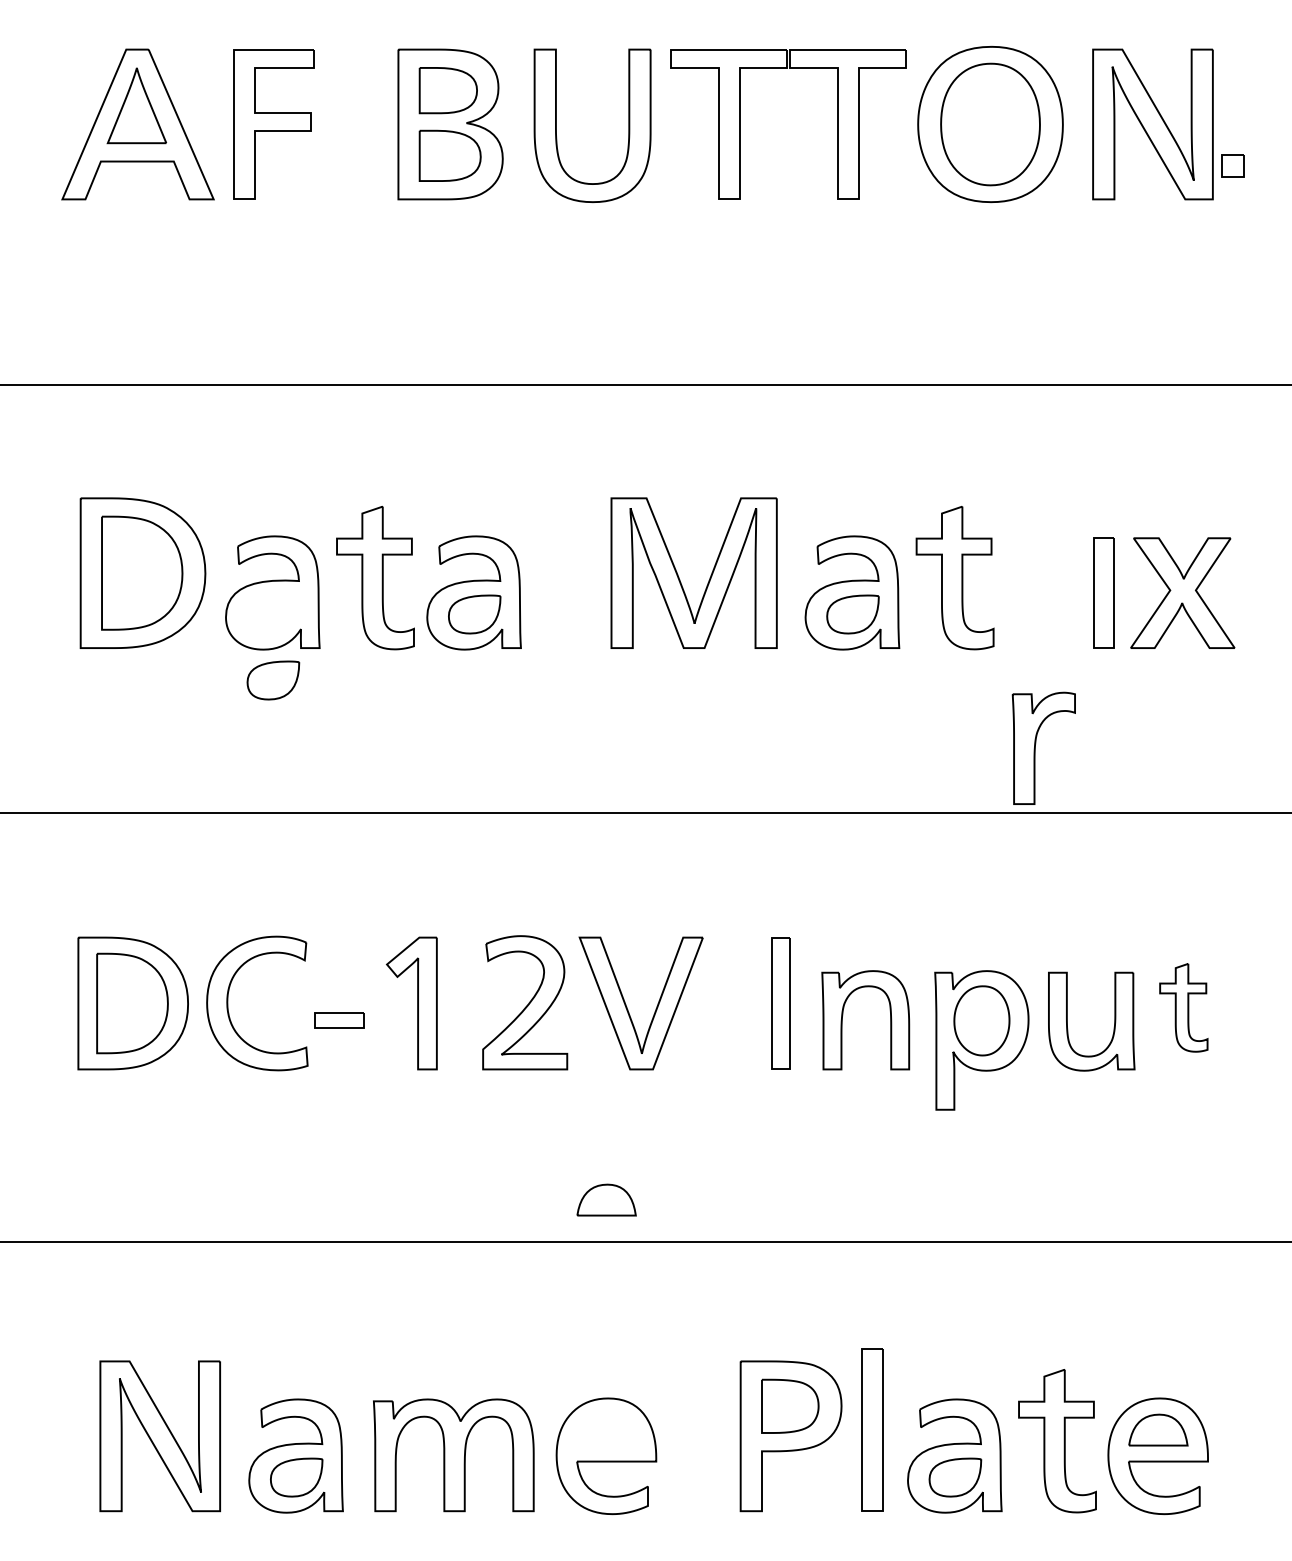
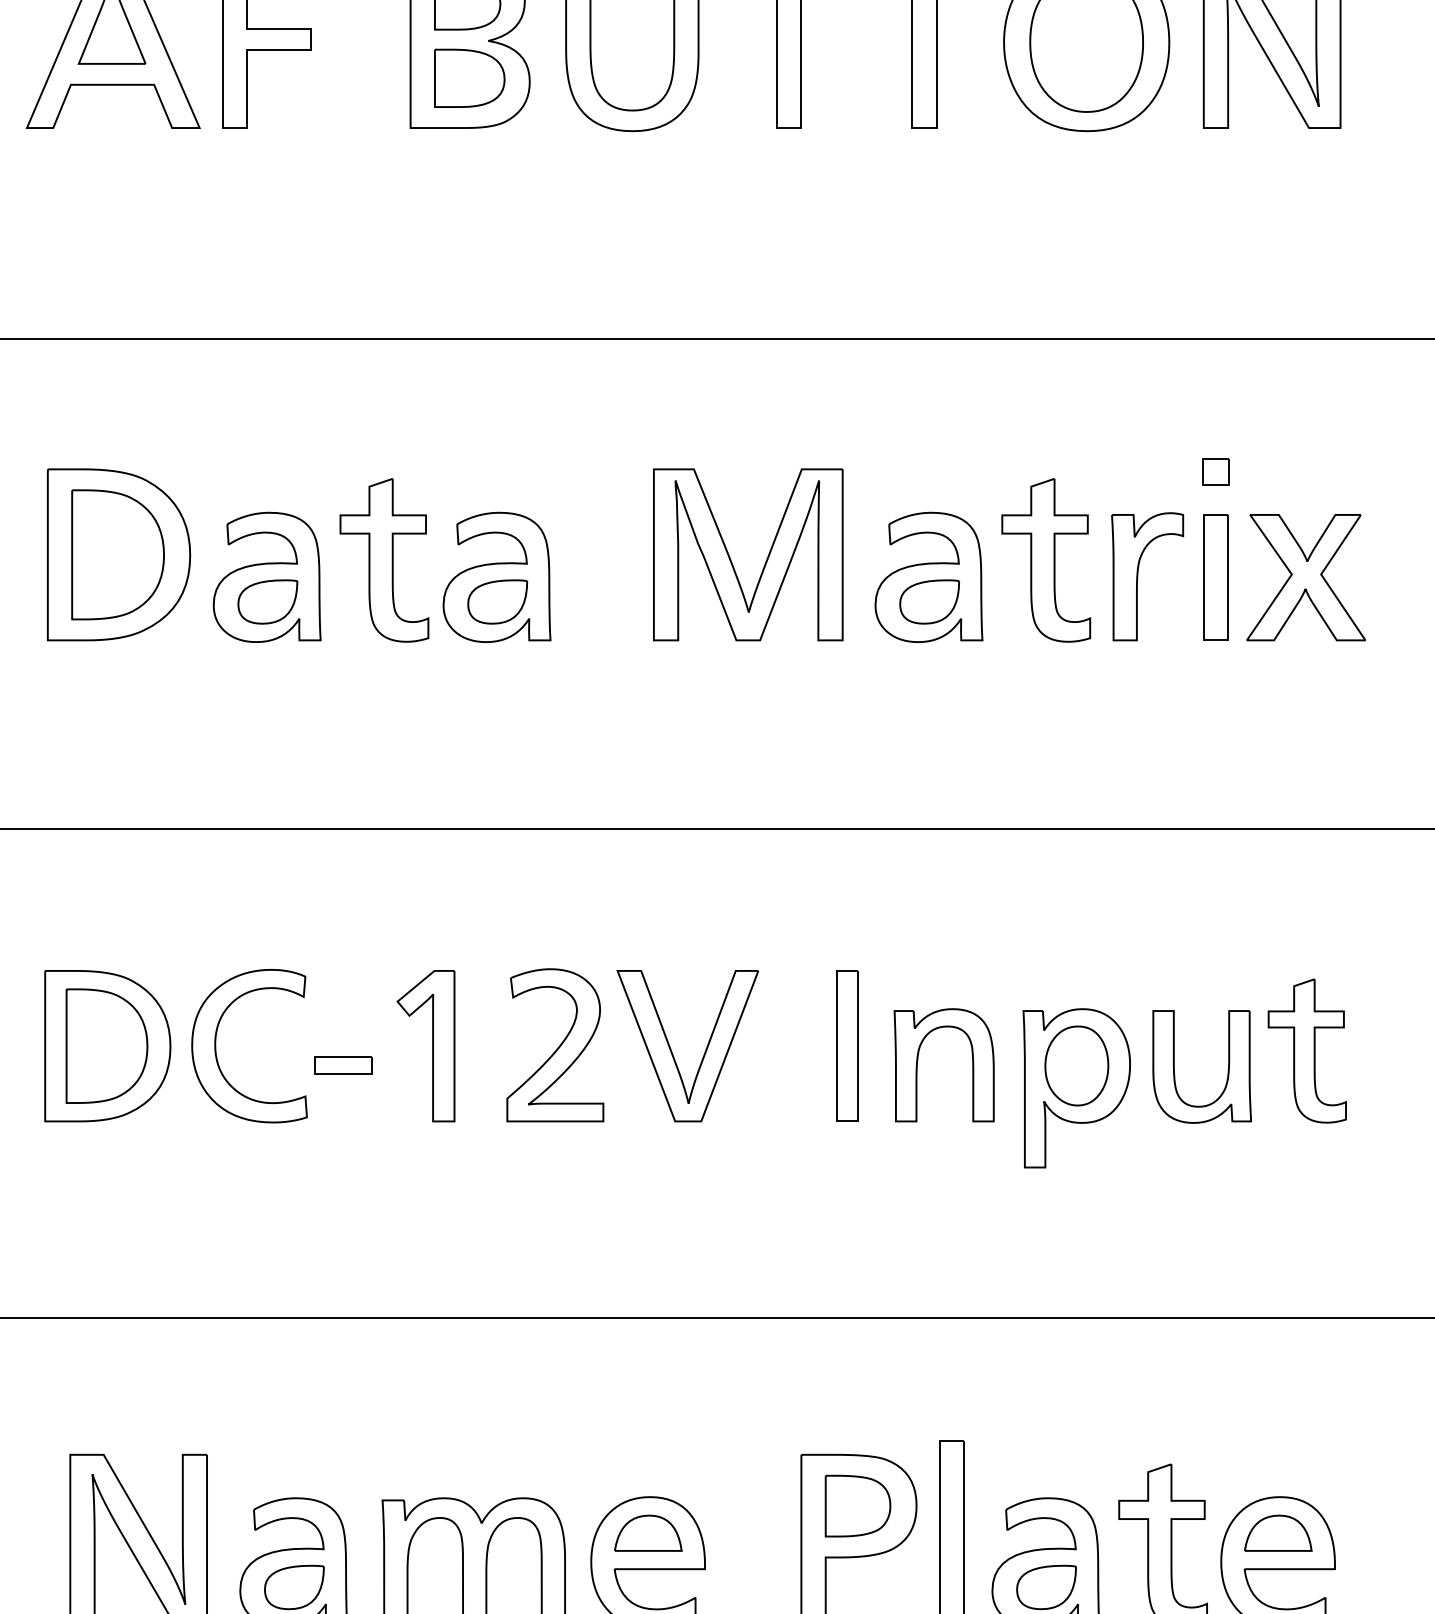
part: (1232, 165) -> (1215, 471), moved
part: (273, 680) -> (267, 601), moved
part: (1035, 747) -> (1138, 575), moved
part: (1183, 1007) -> (1307, 1050), size x1.43
part: (606, 1199) -> (648, 1532), moved

